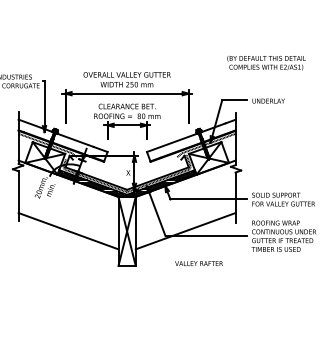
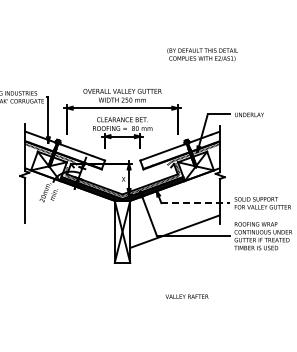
text: (266, 62) -> (202, 54), moved
line: (209, 199) -> (196, 203), solid -> dashed
line: (68, 231) -> (69, 231), removed
text: (198, 263) -> (186, 296), moved

